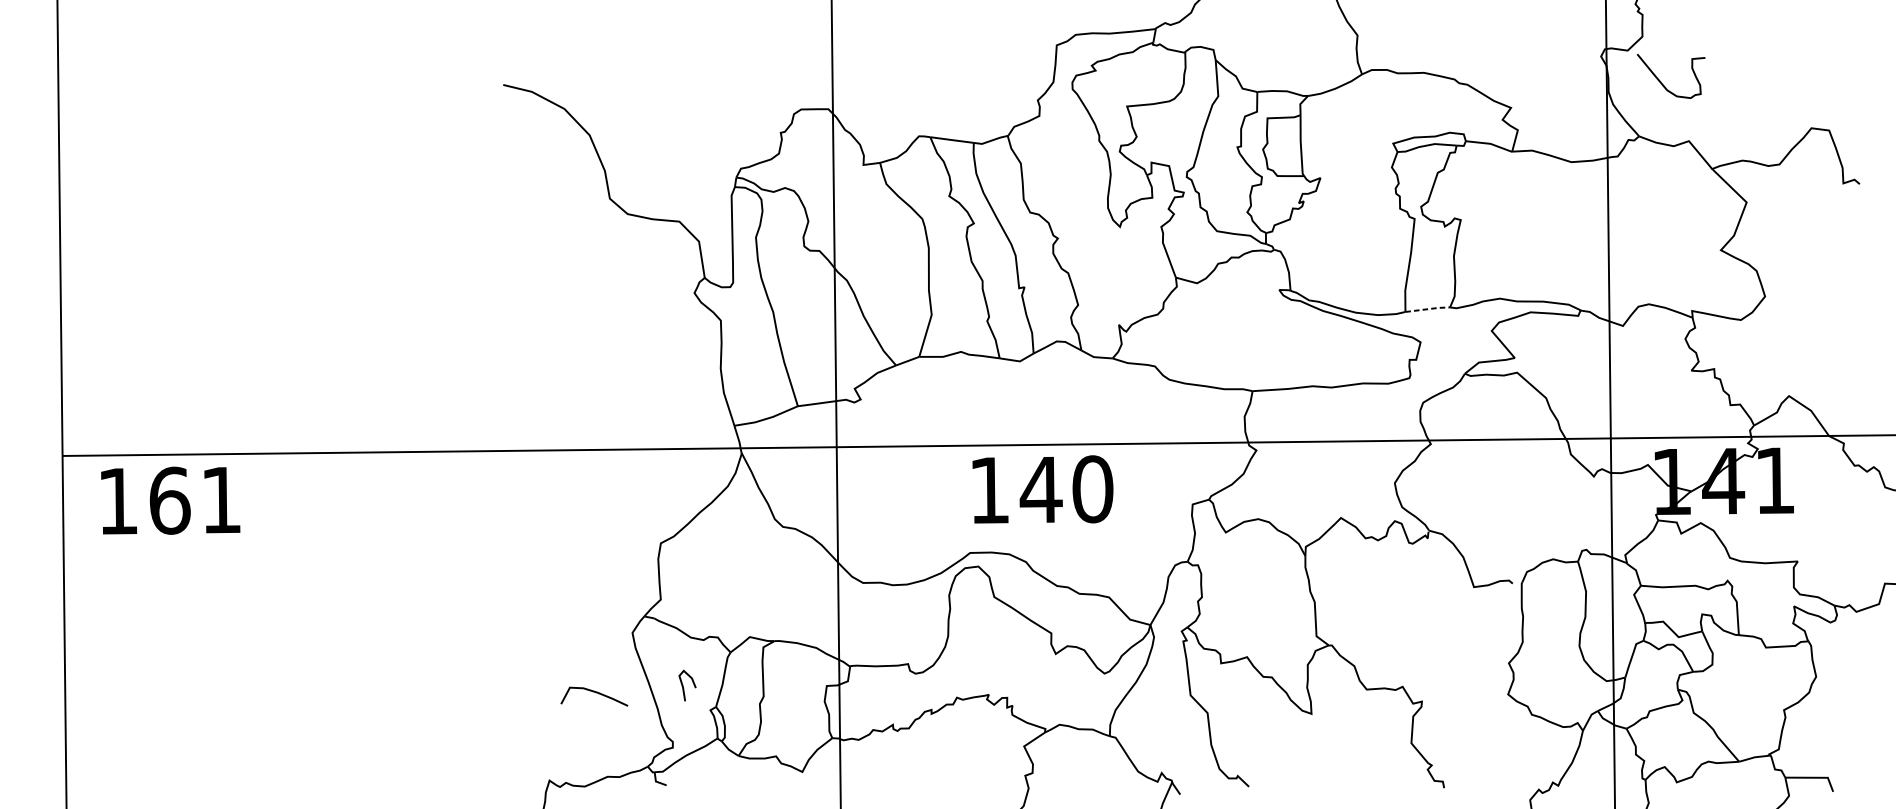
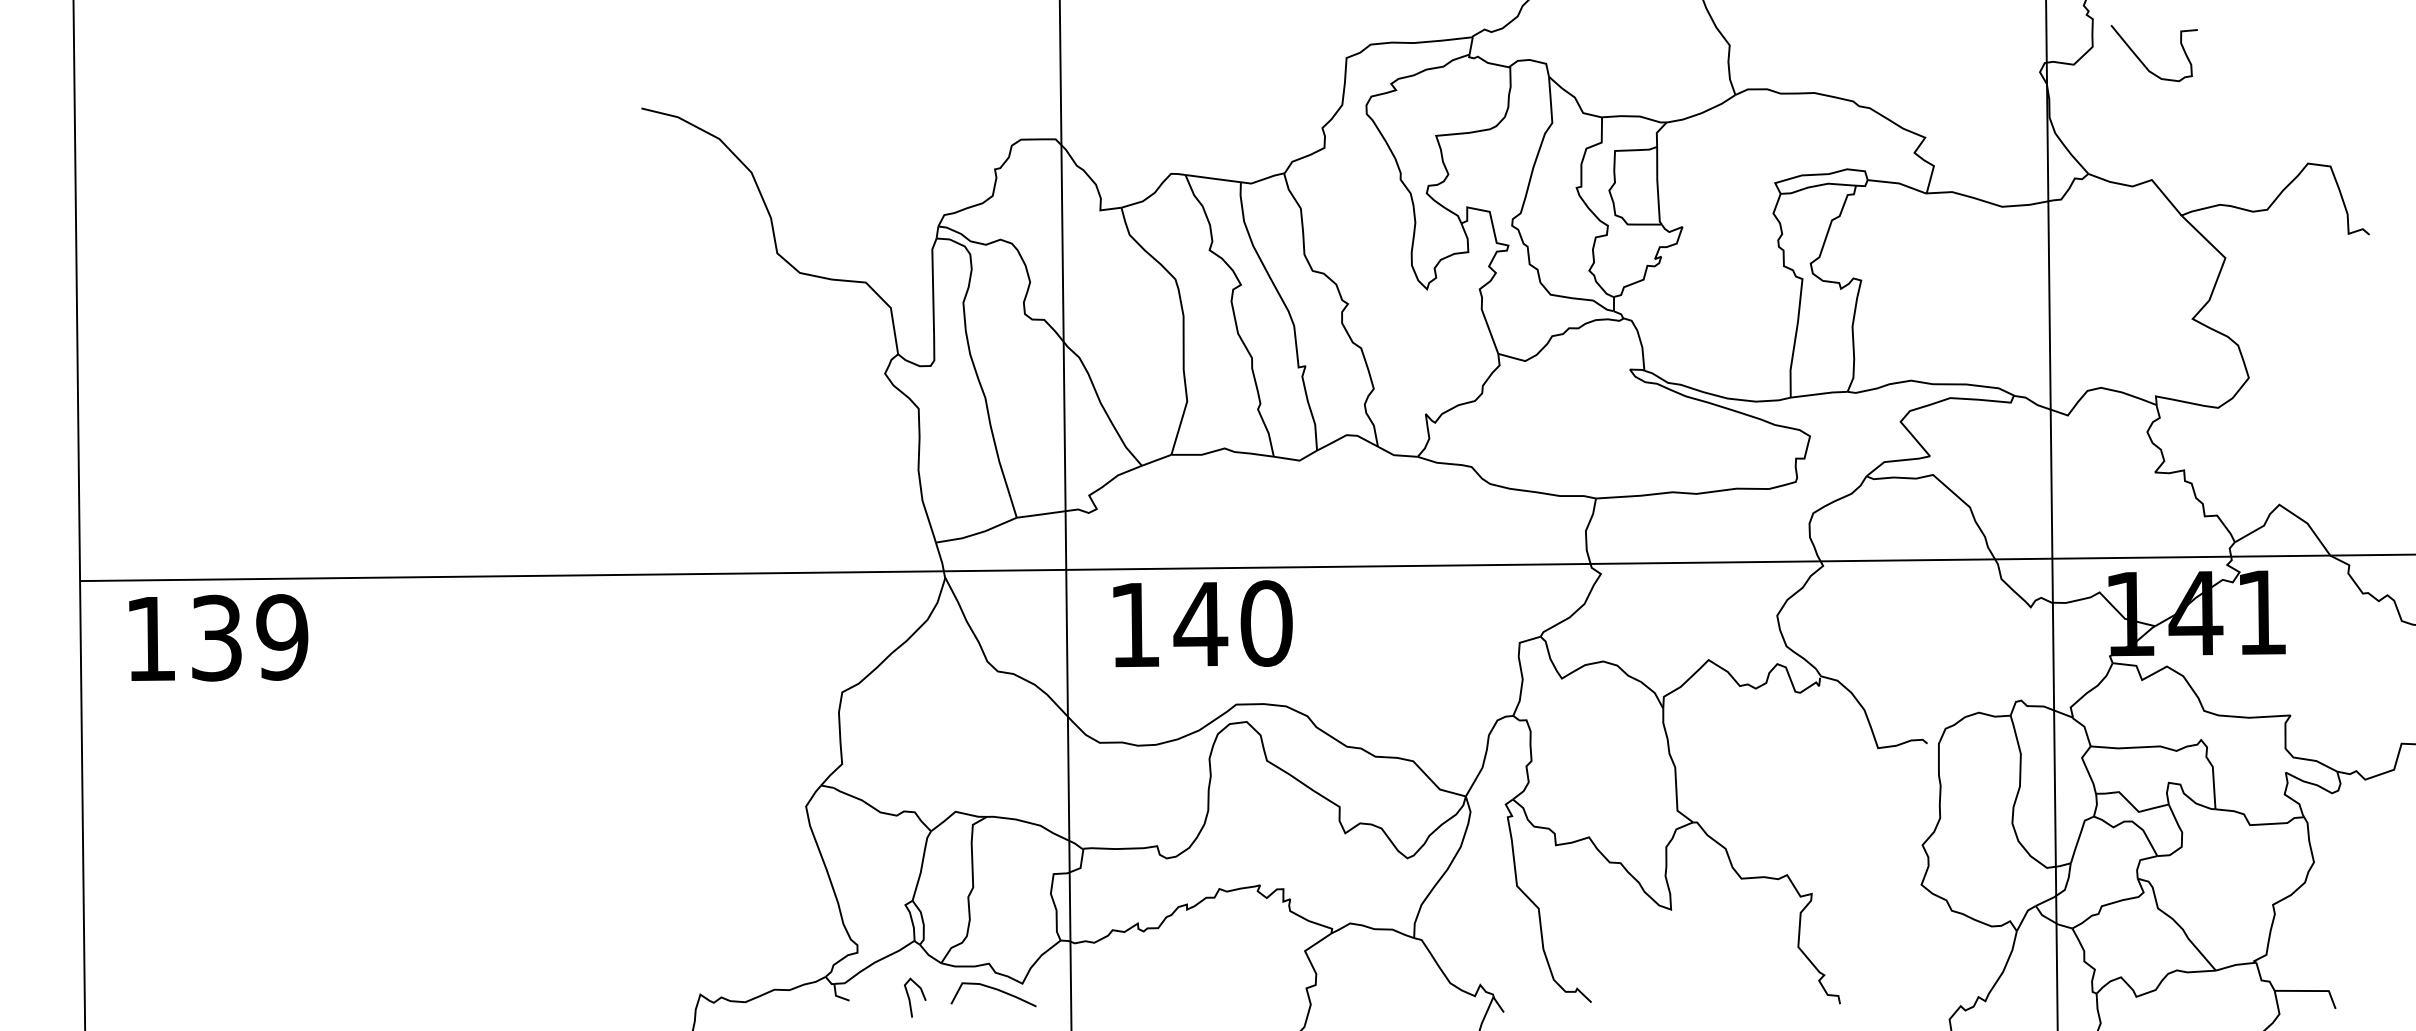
curve: (1662, 83) -> (2143, 62), moved
line: (1428, 308) -> (1820, 393), dashed -> solid
text: (1042, 489) -> (1202, 623), moved
text: (195, 500) -> (249, 637), 161 -> 139
curve: (683, 687) -> (910, 999), moved
curve: (594, 692) -> (993, 989), moved

